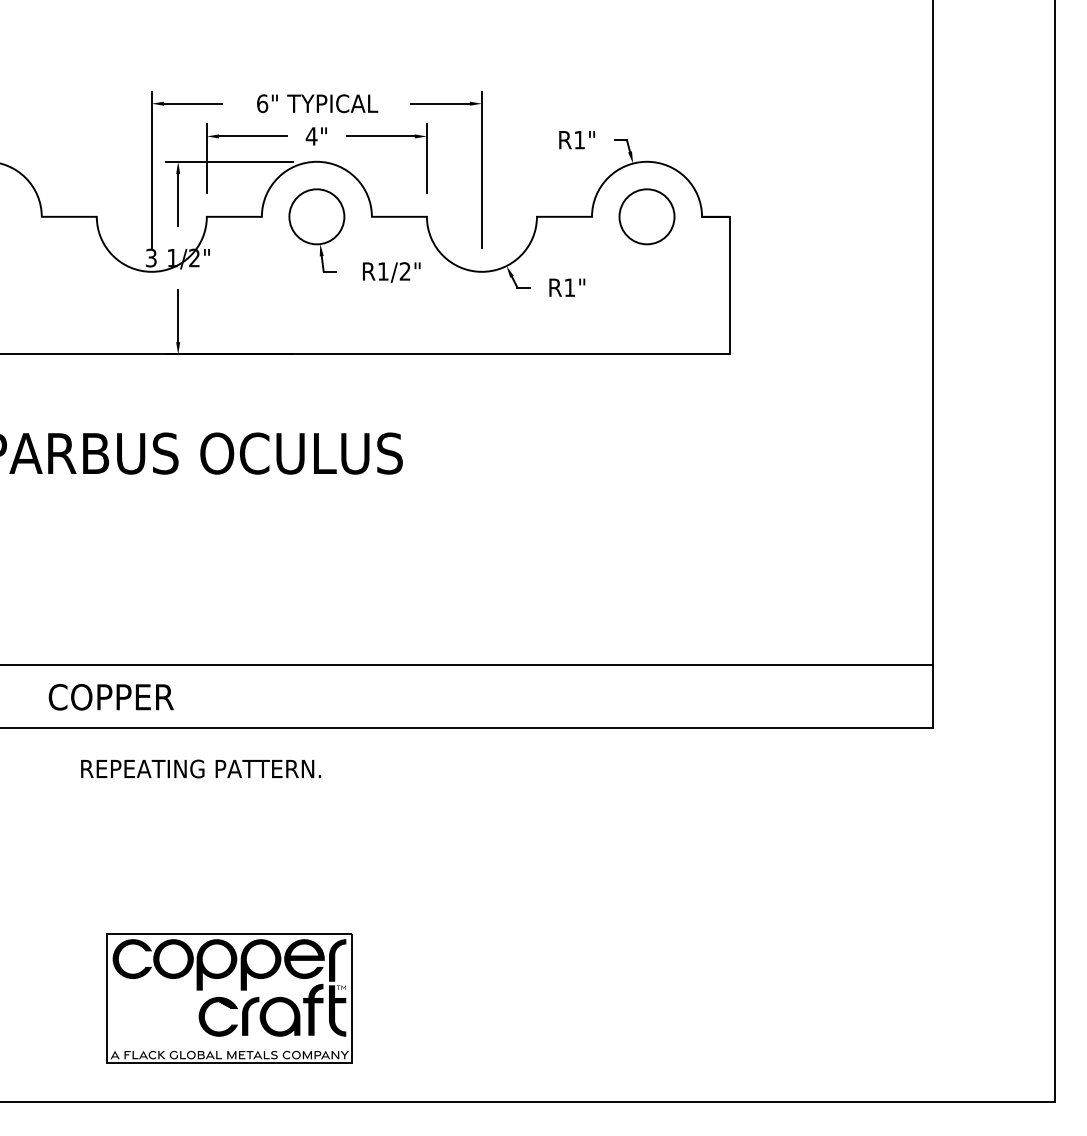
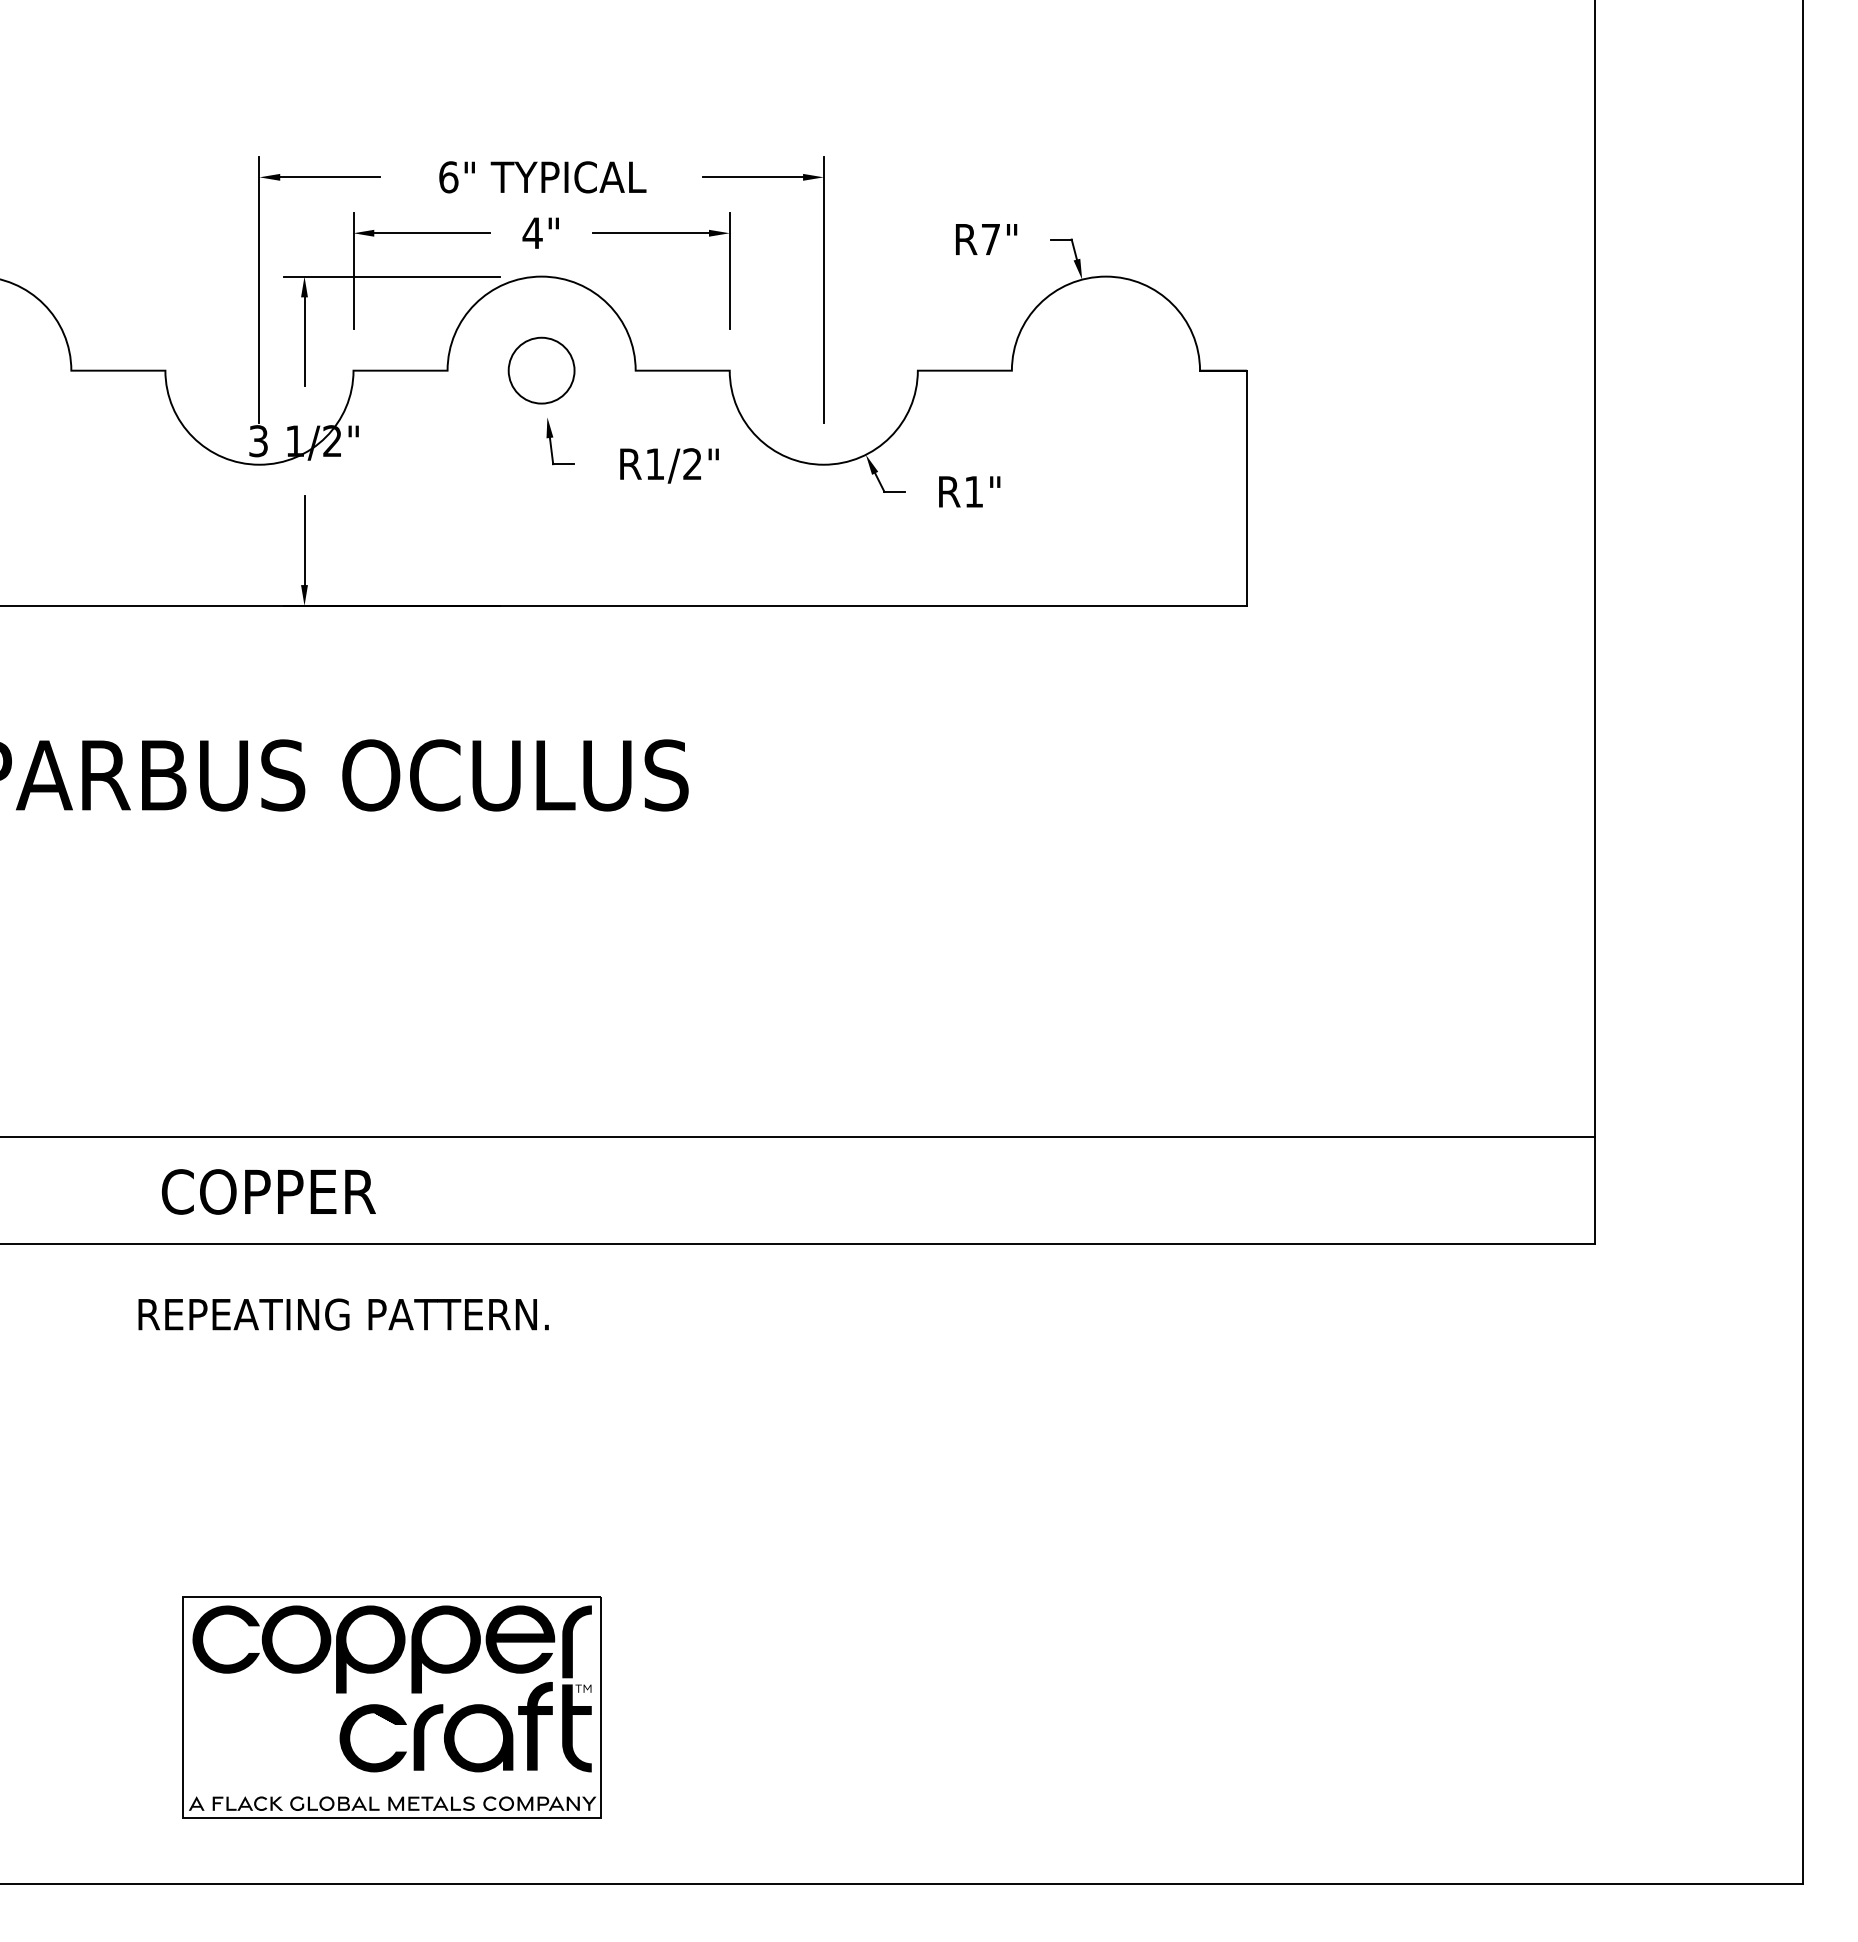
text: (579, 140) -> (990, 240), R1" -> R7"
circle: (316, 216) -> (540, 370), size x0.7
circle: (646, 216) -> (1105, 370), removed
text: (110, 697) -> (267, 1192), moved

